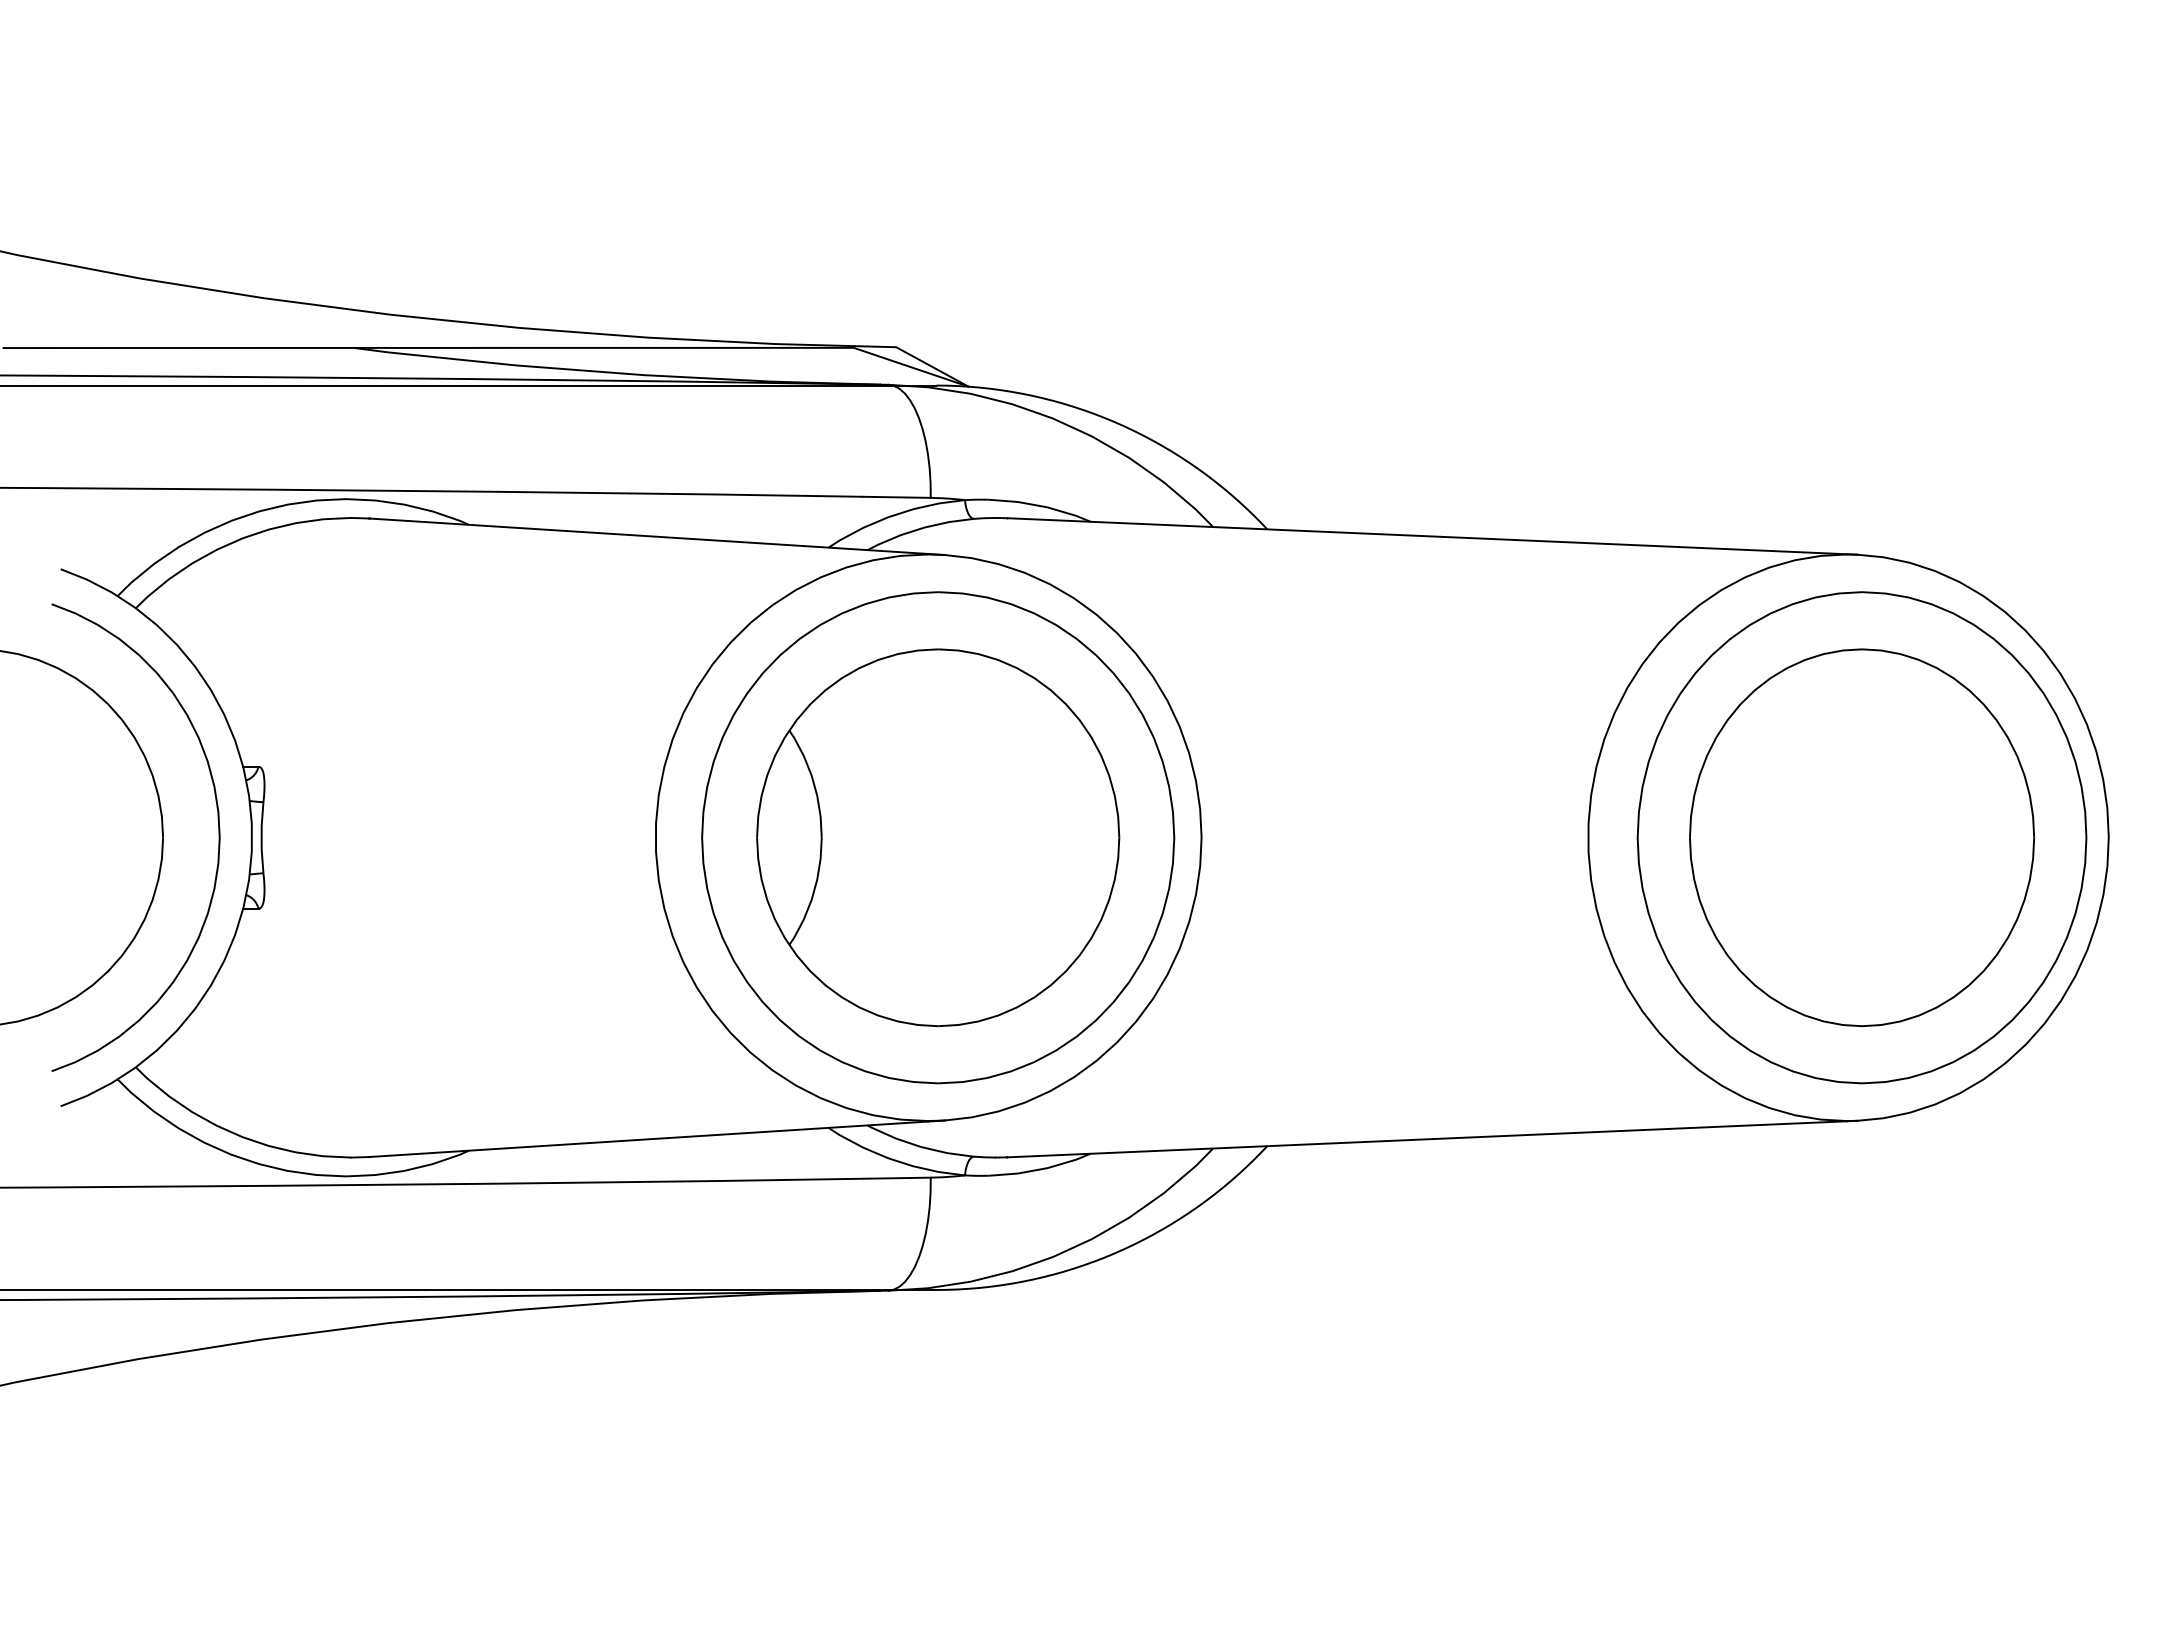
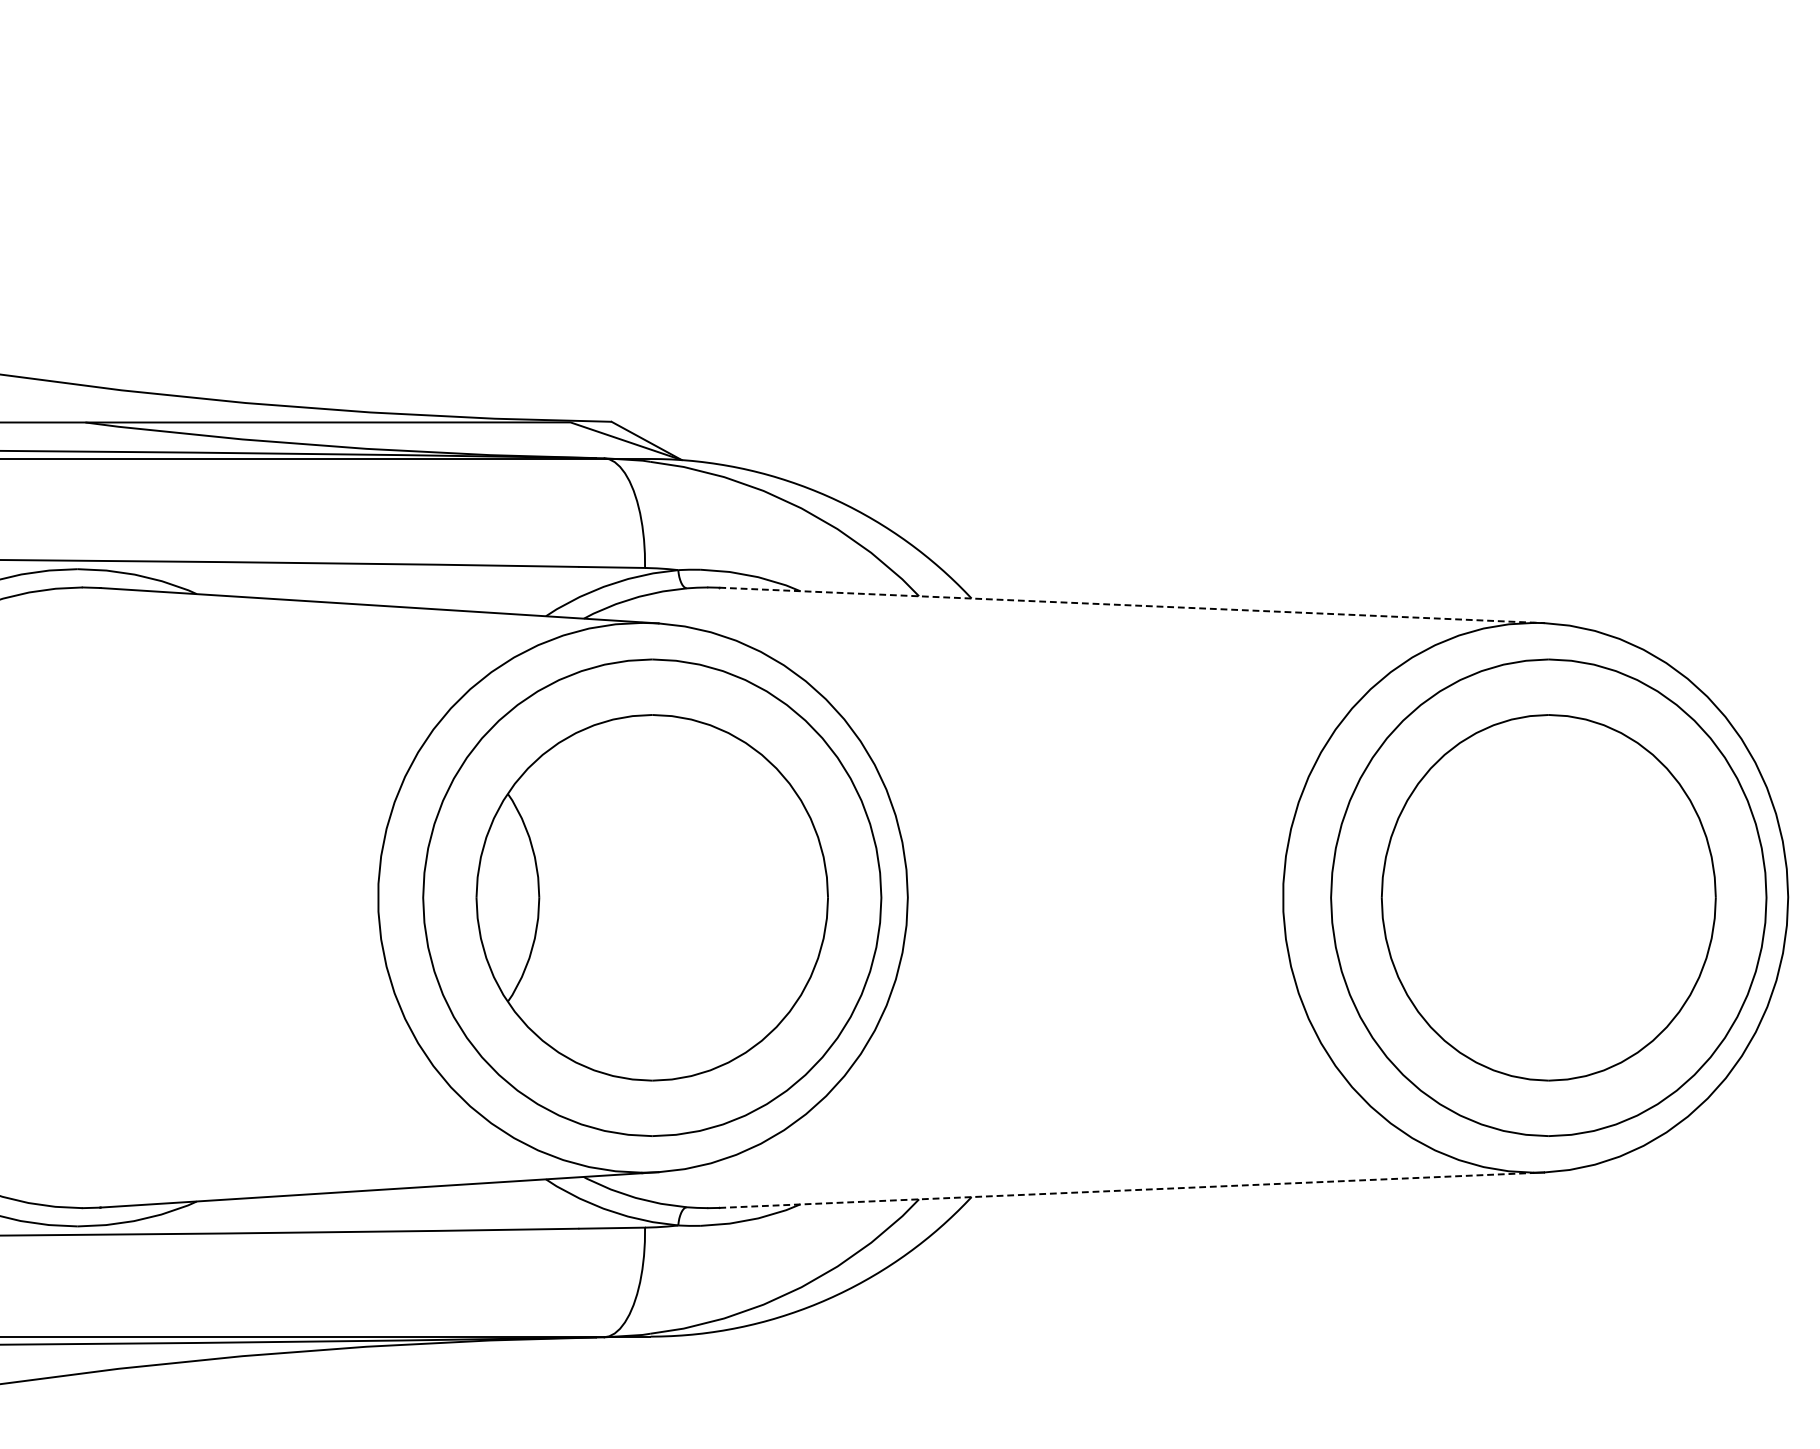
line: (1432, 536) -> (1131, 605), solid -> dashed
line: (1427, 1139) -> (1127, 1190), solid -> dashed

